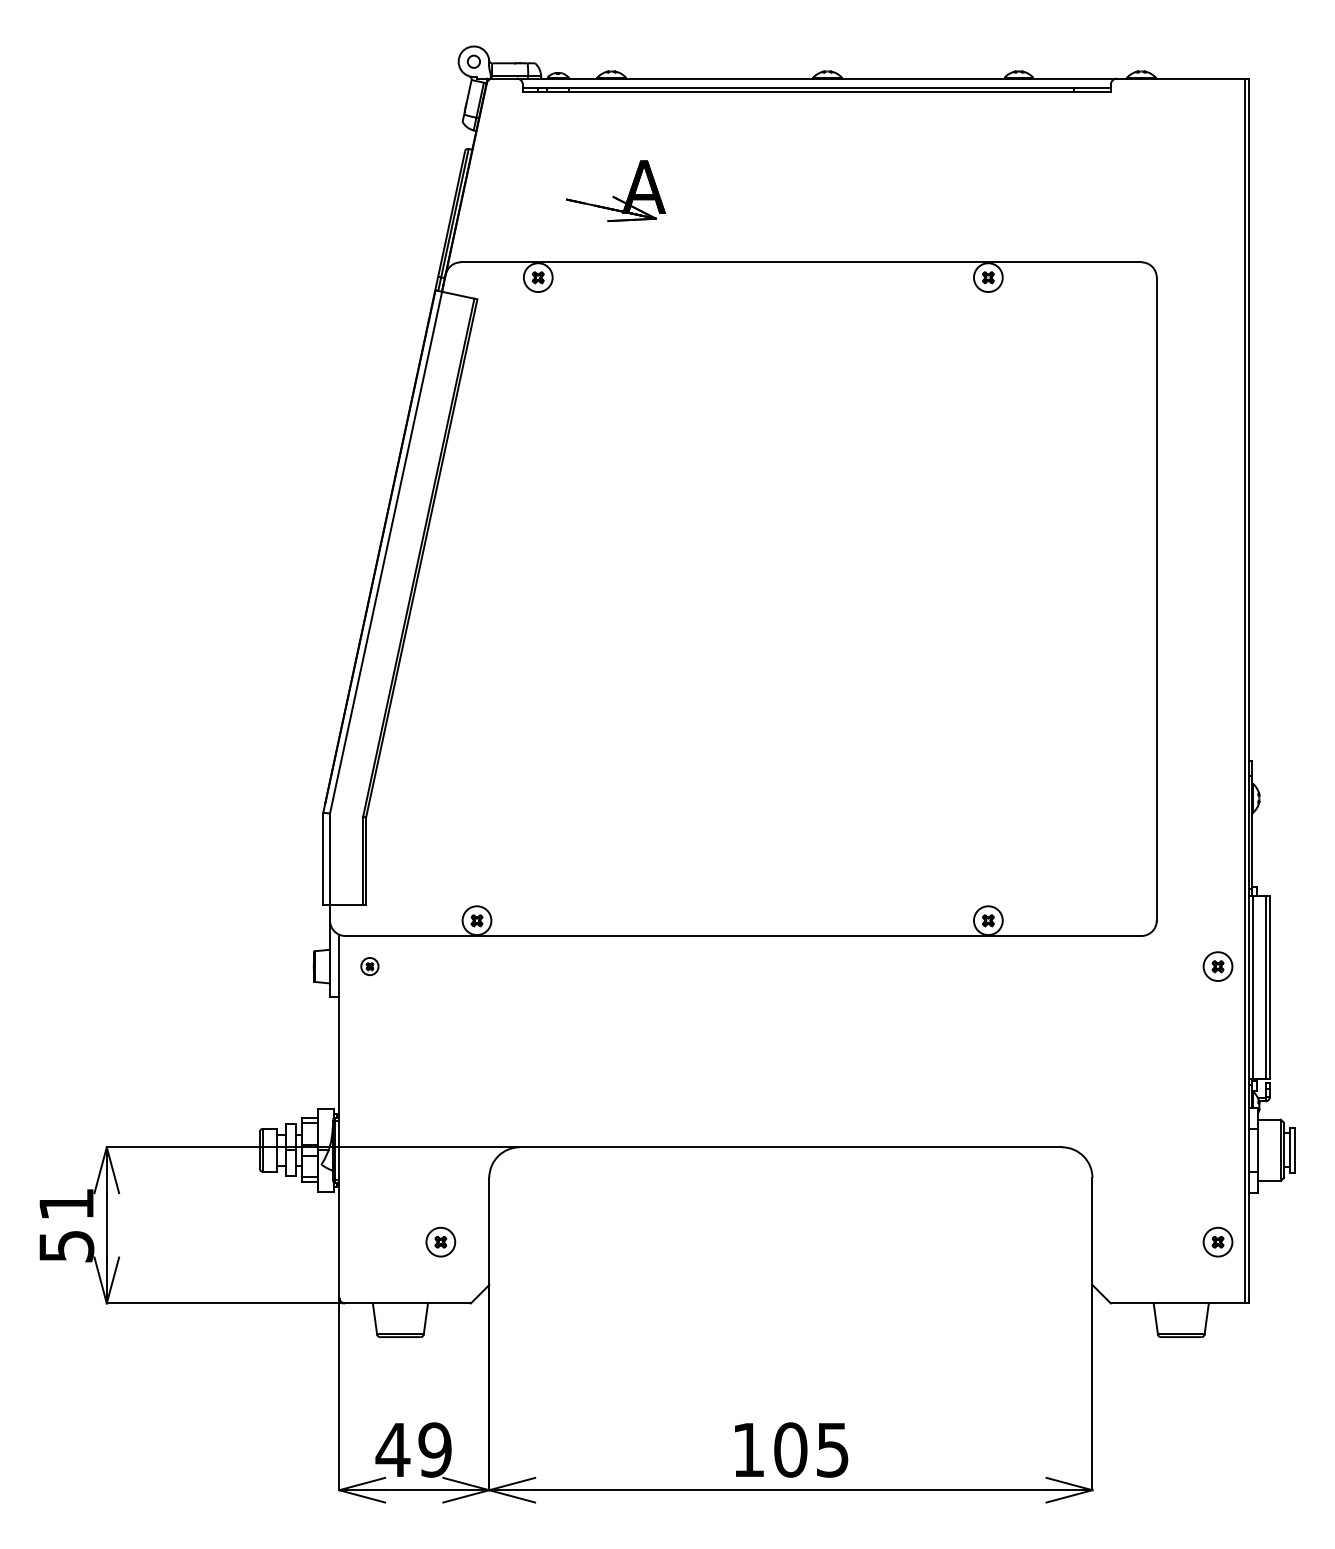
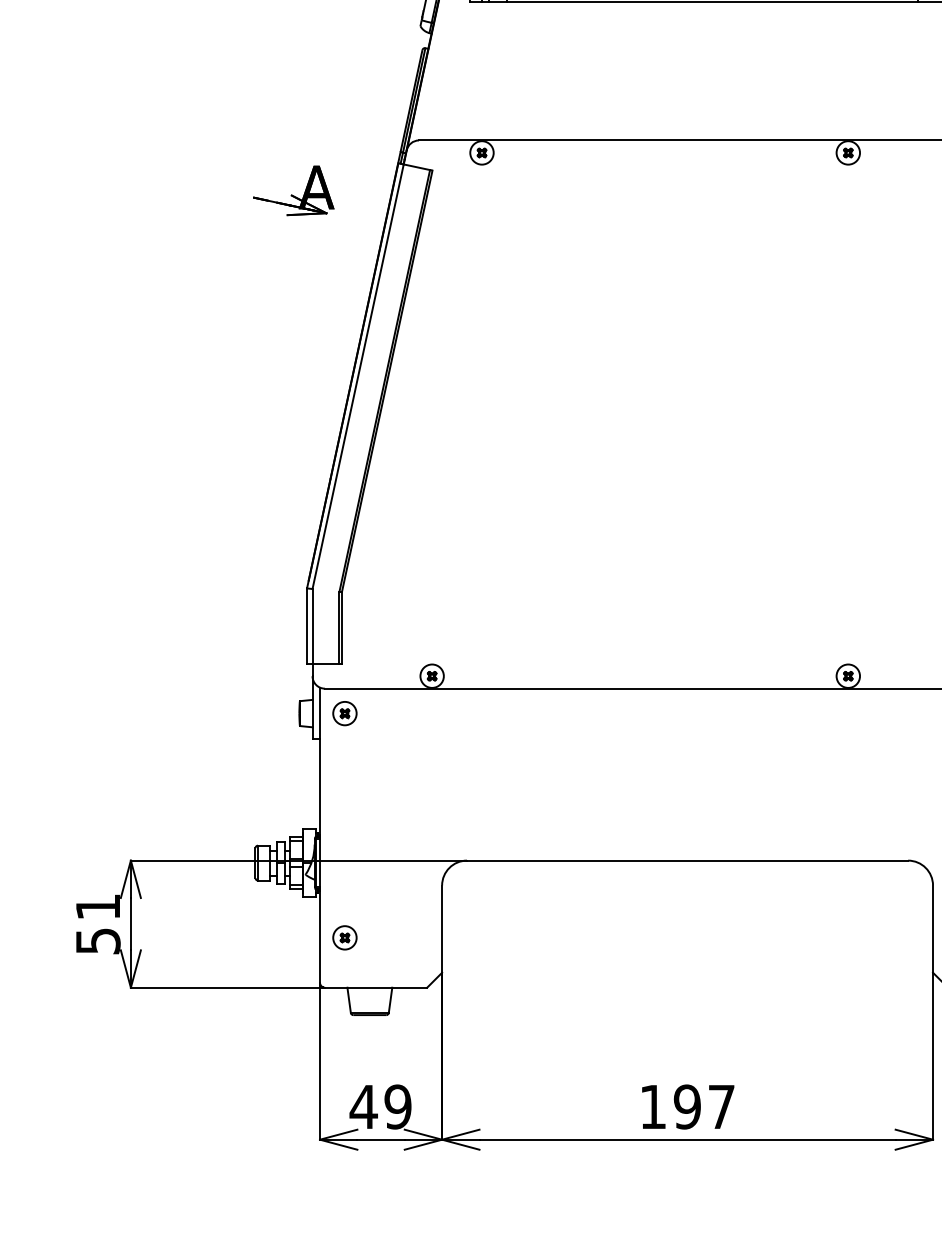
part: (616, 191) -> (294, 191), moved
part: (369, 966) -> (344, 713), size x1.67
part: (440, 1241) -> (344, 937), moved
text: (811, 1449) -> (704, 1106), 105 -> 197

